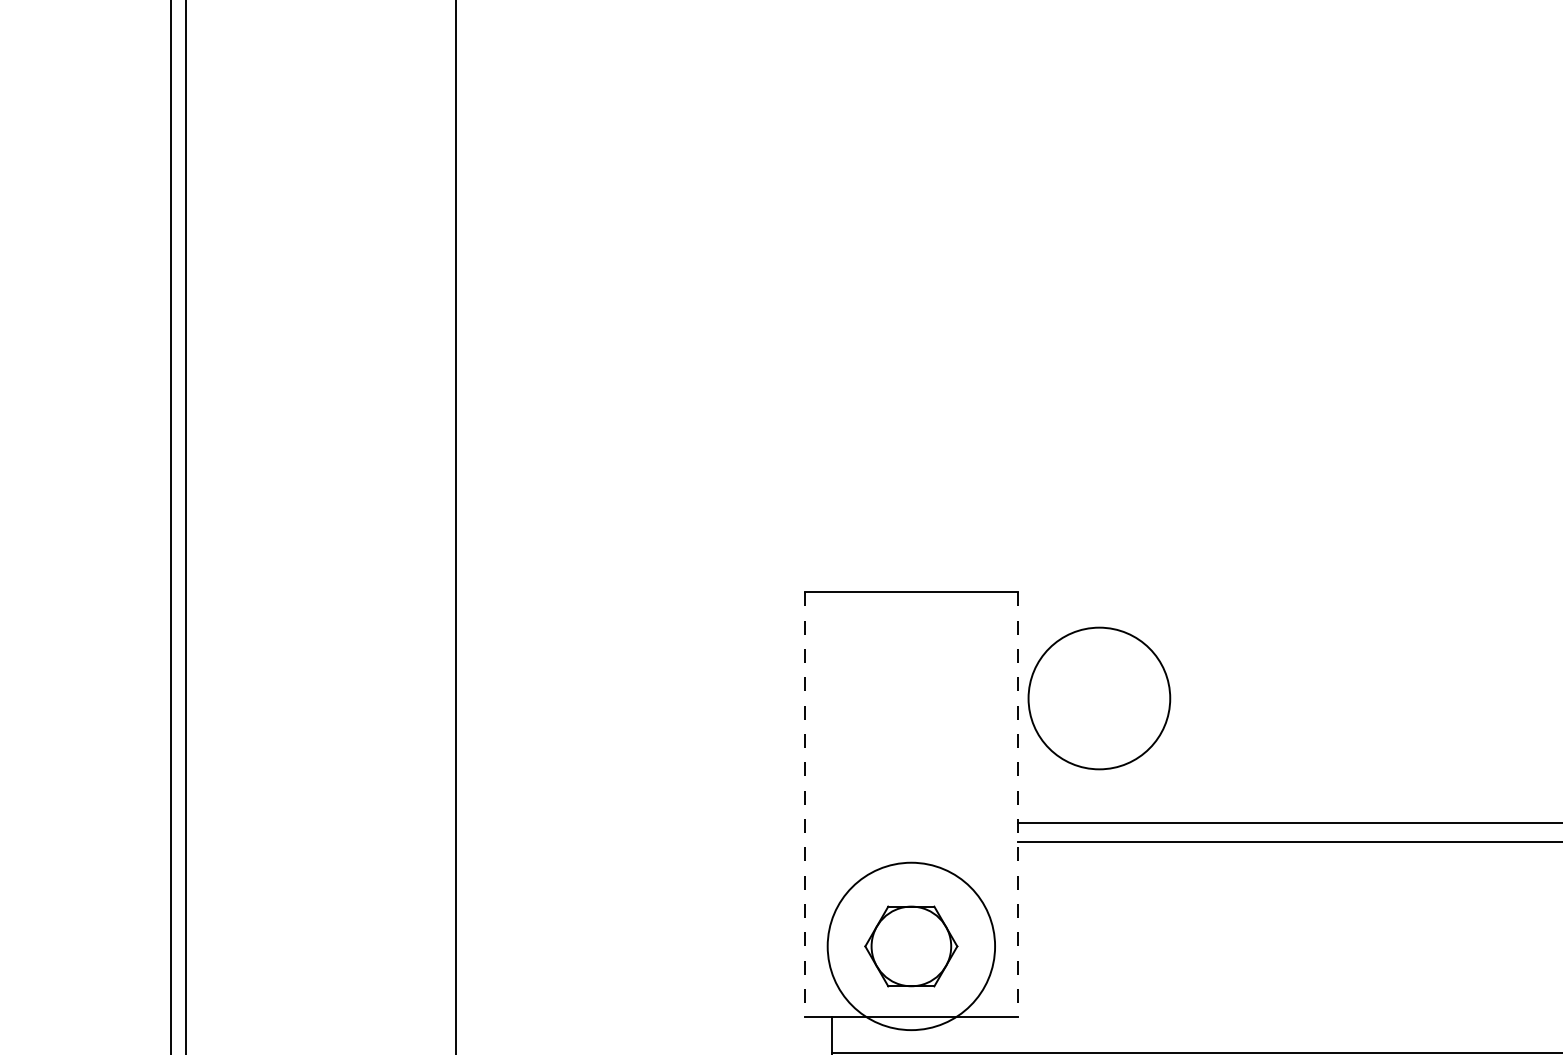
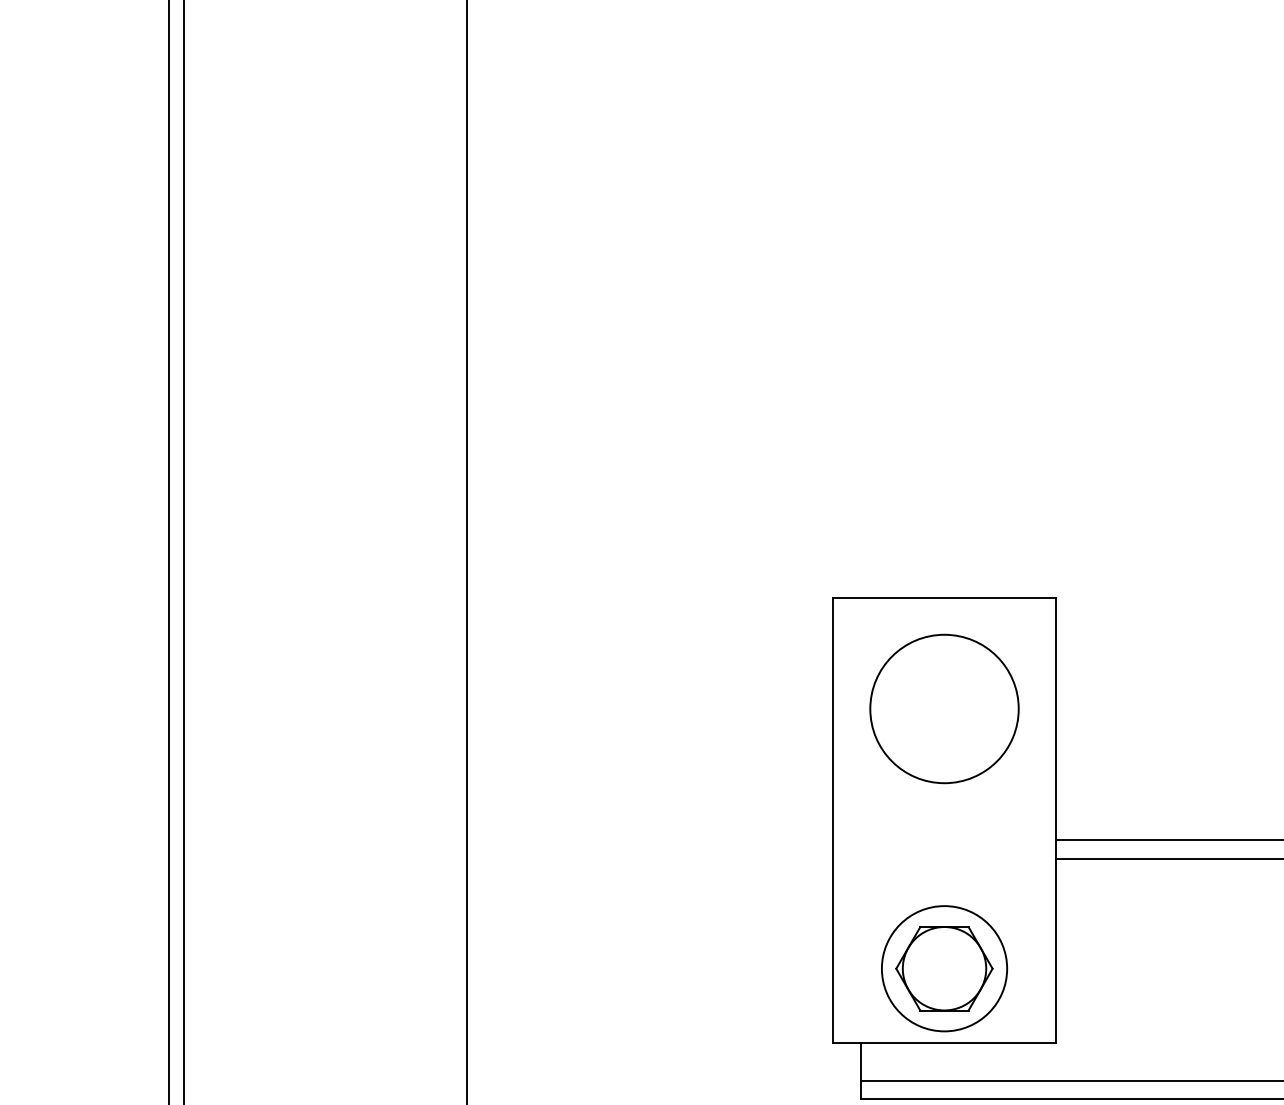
circle: (1099, 698) -> (944, 708), moved
line: (805, 804) -> (833, 820), dashed -> solid
line: (1017, 804) -> (1055, 820), dashed -> solid
circle: (911, 946) -> (944, 968), size x0.71

